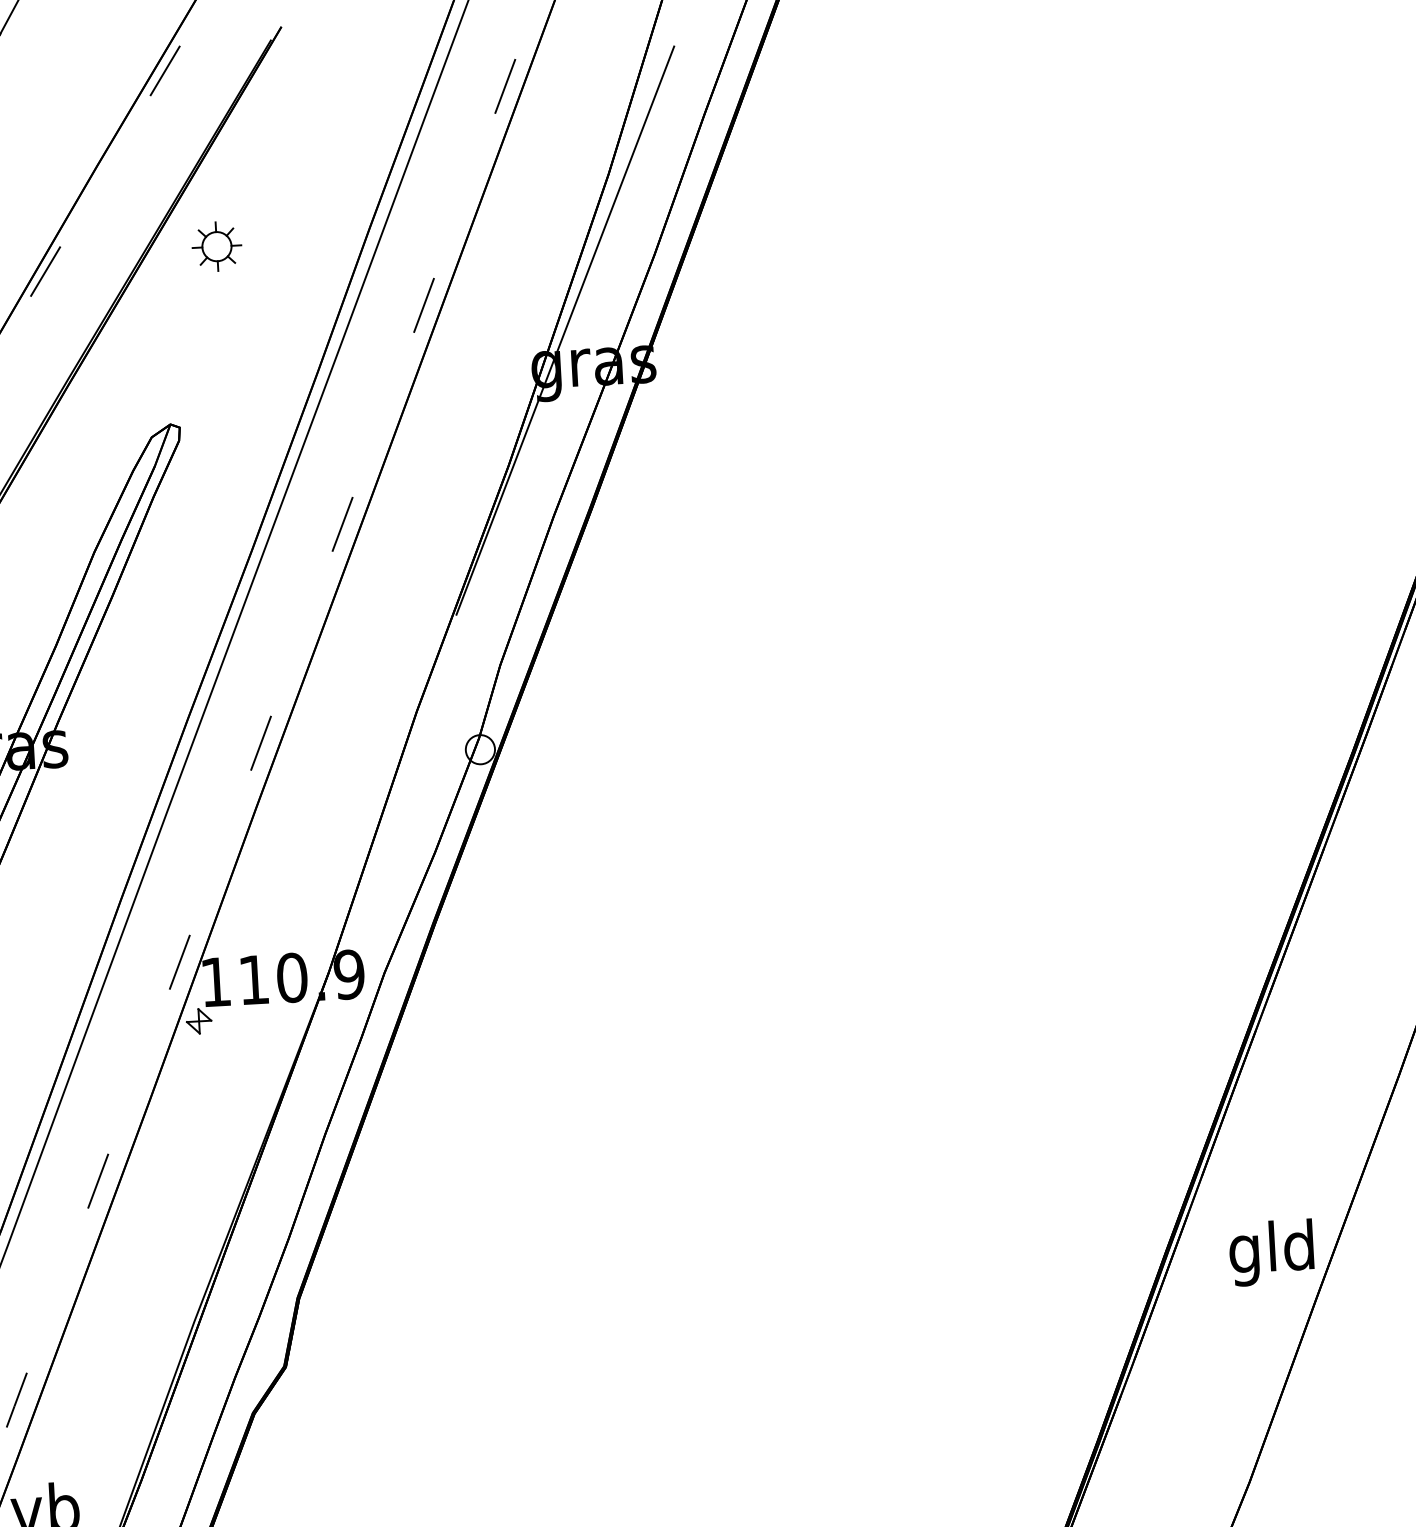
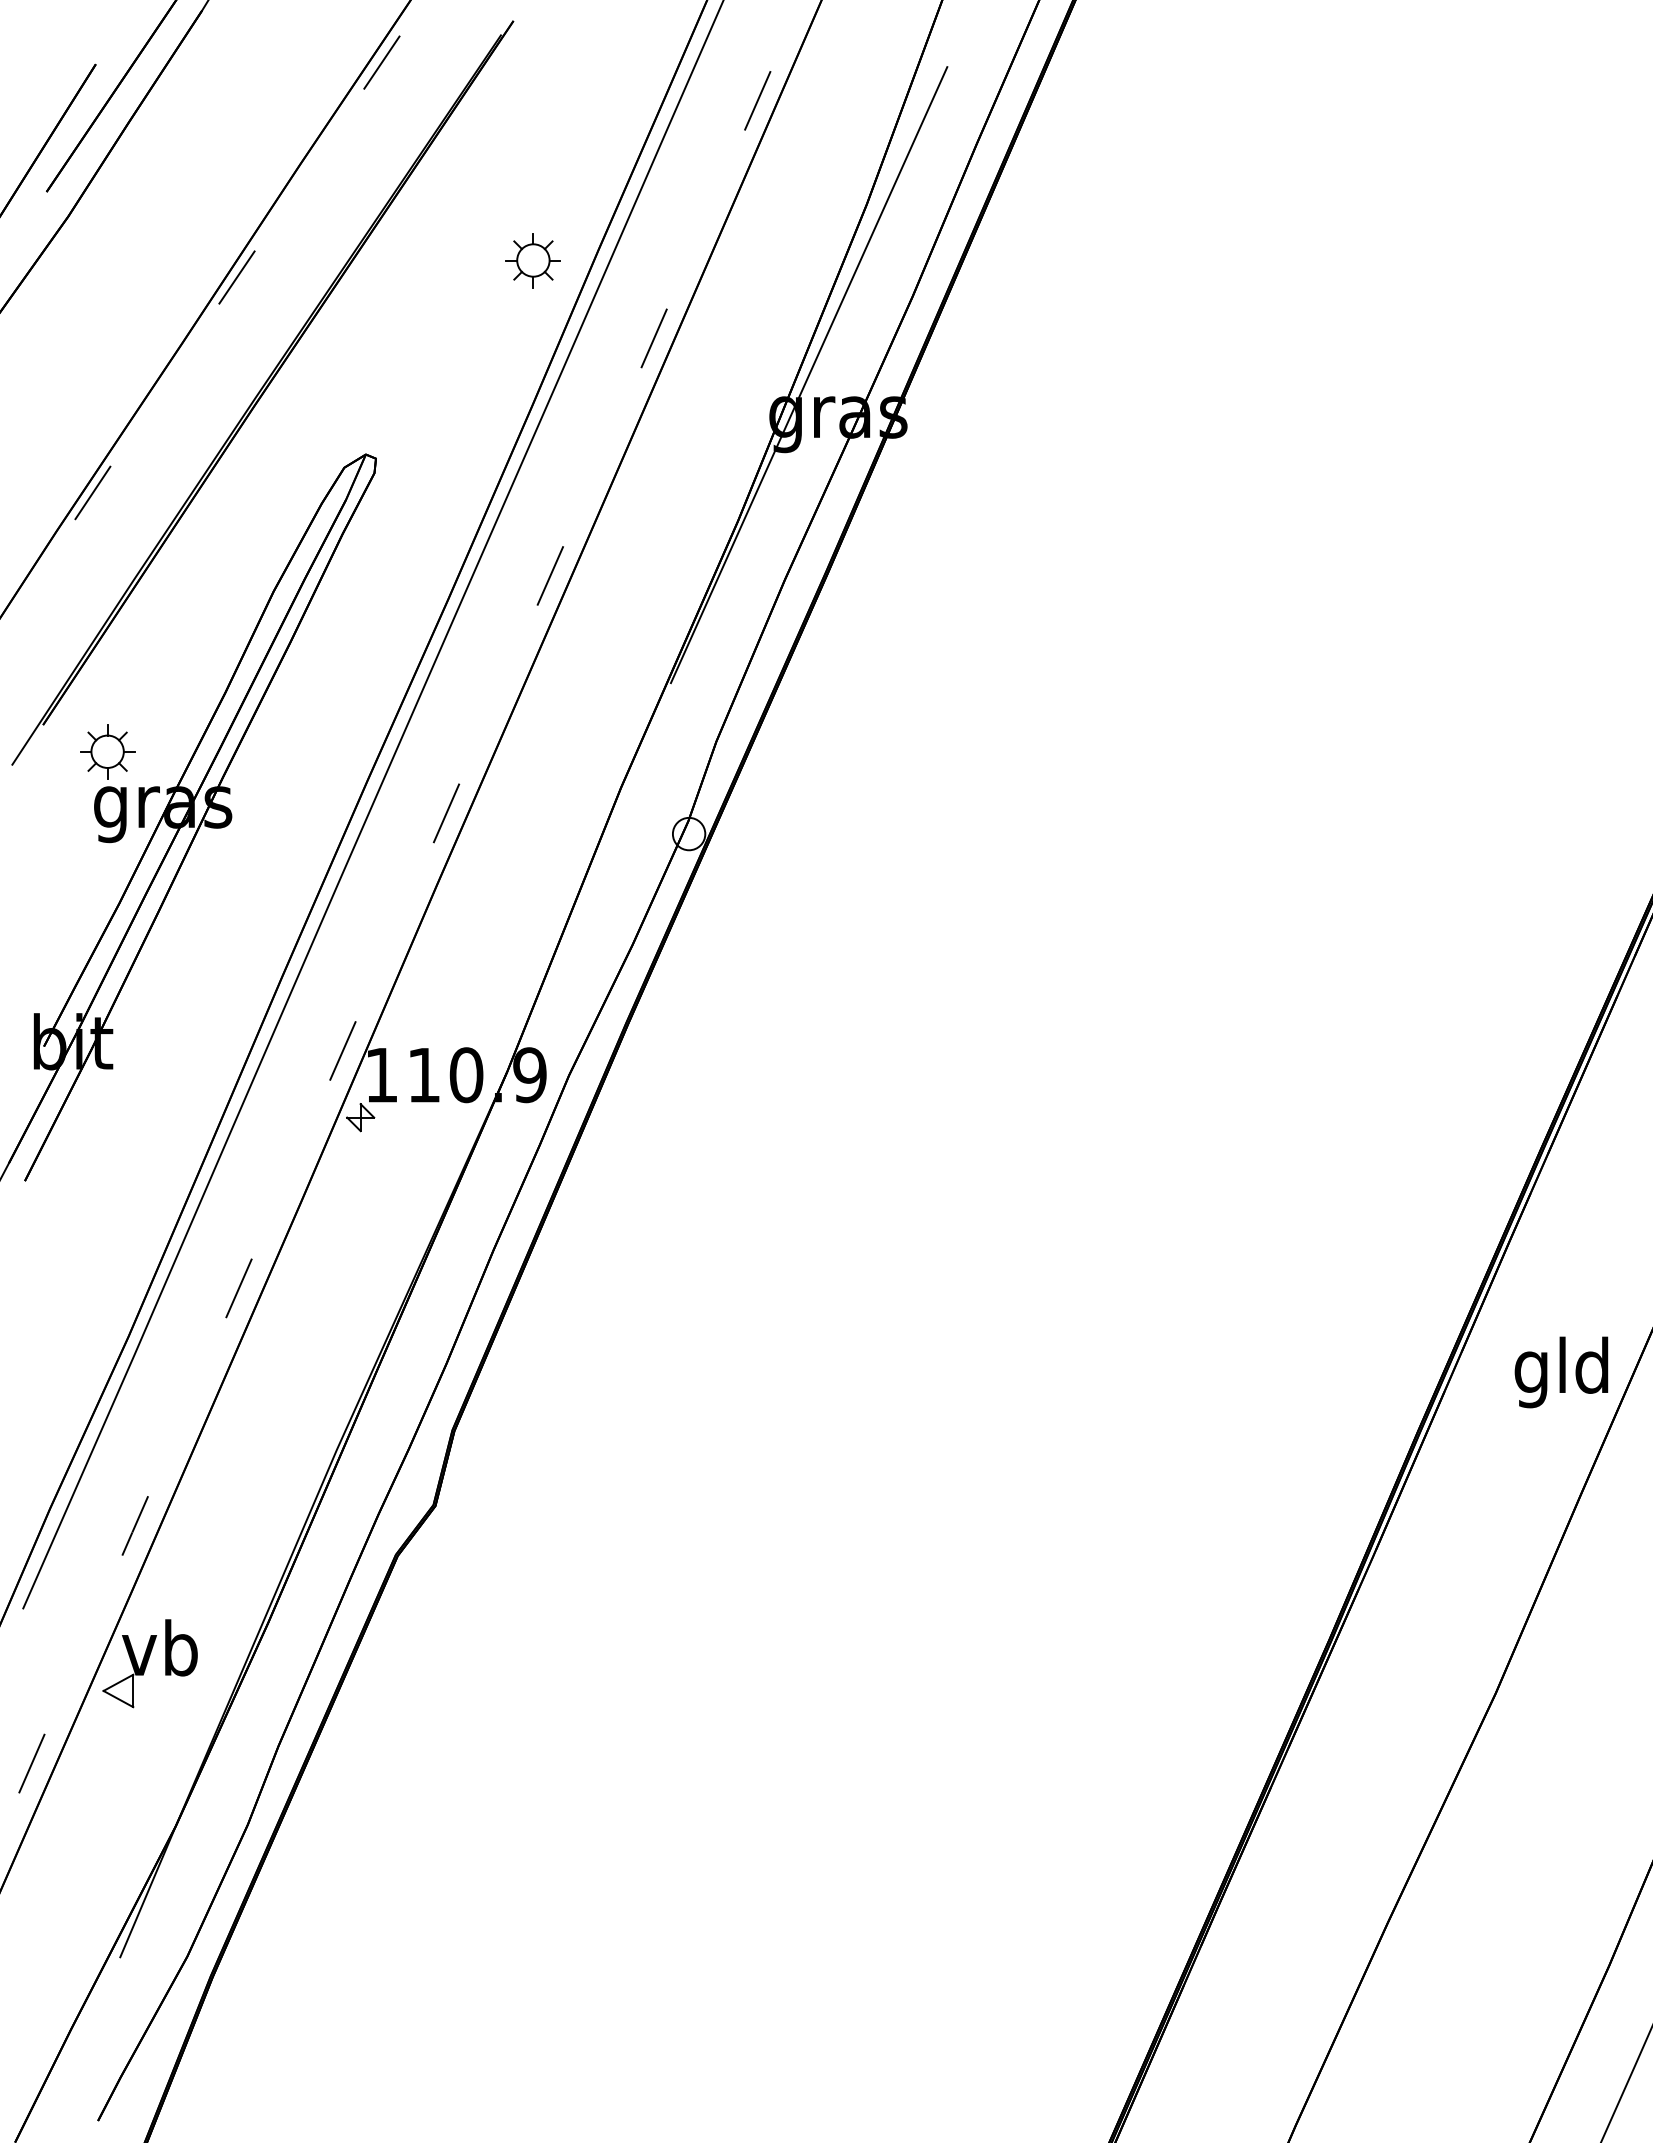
part: (216, 246) -> (532, 260), moved
text: (1271, 1252) -> (1561, 1372), moved

